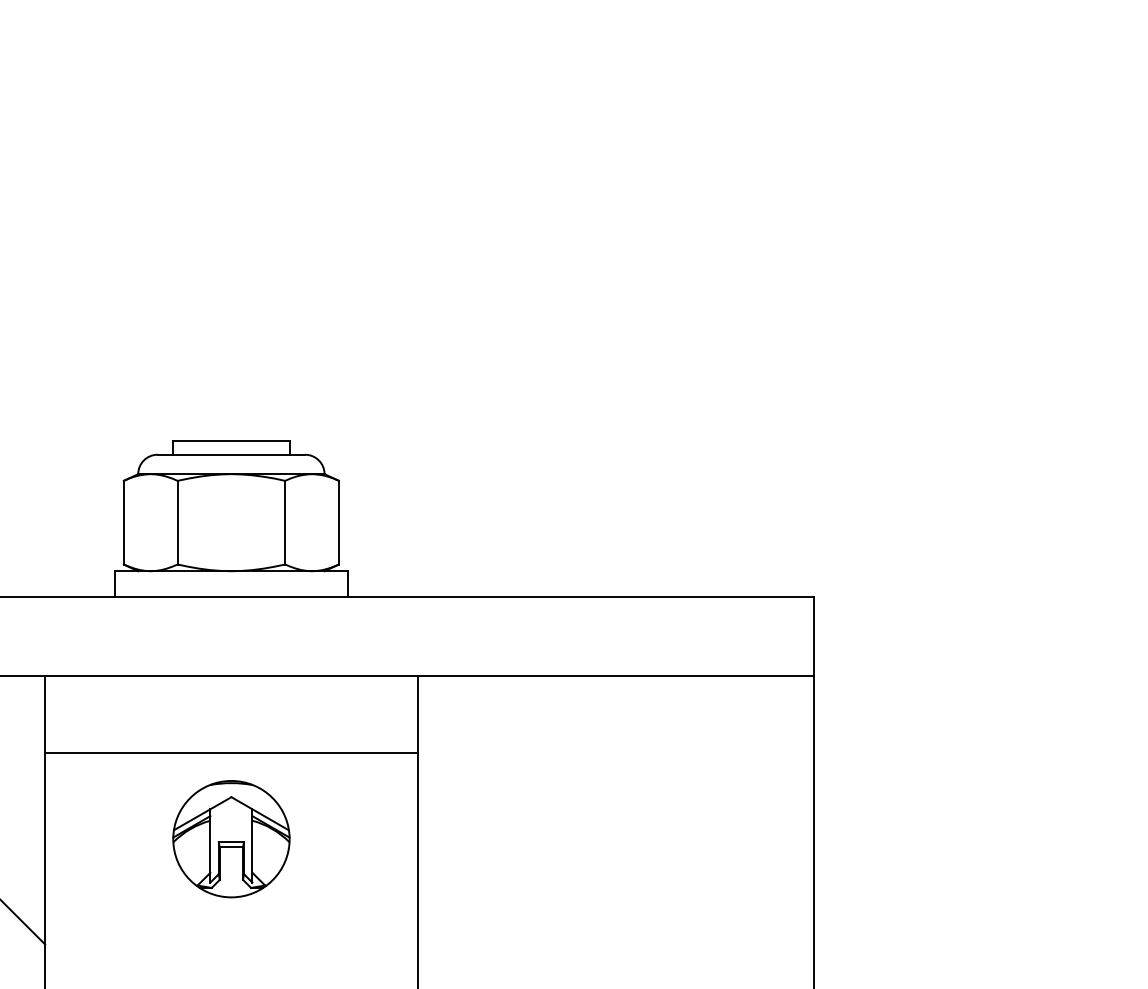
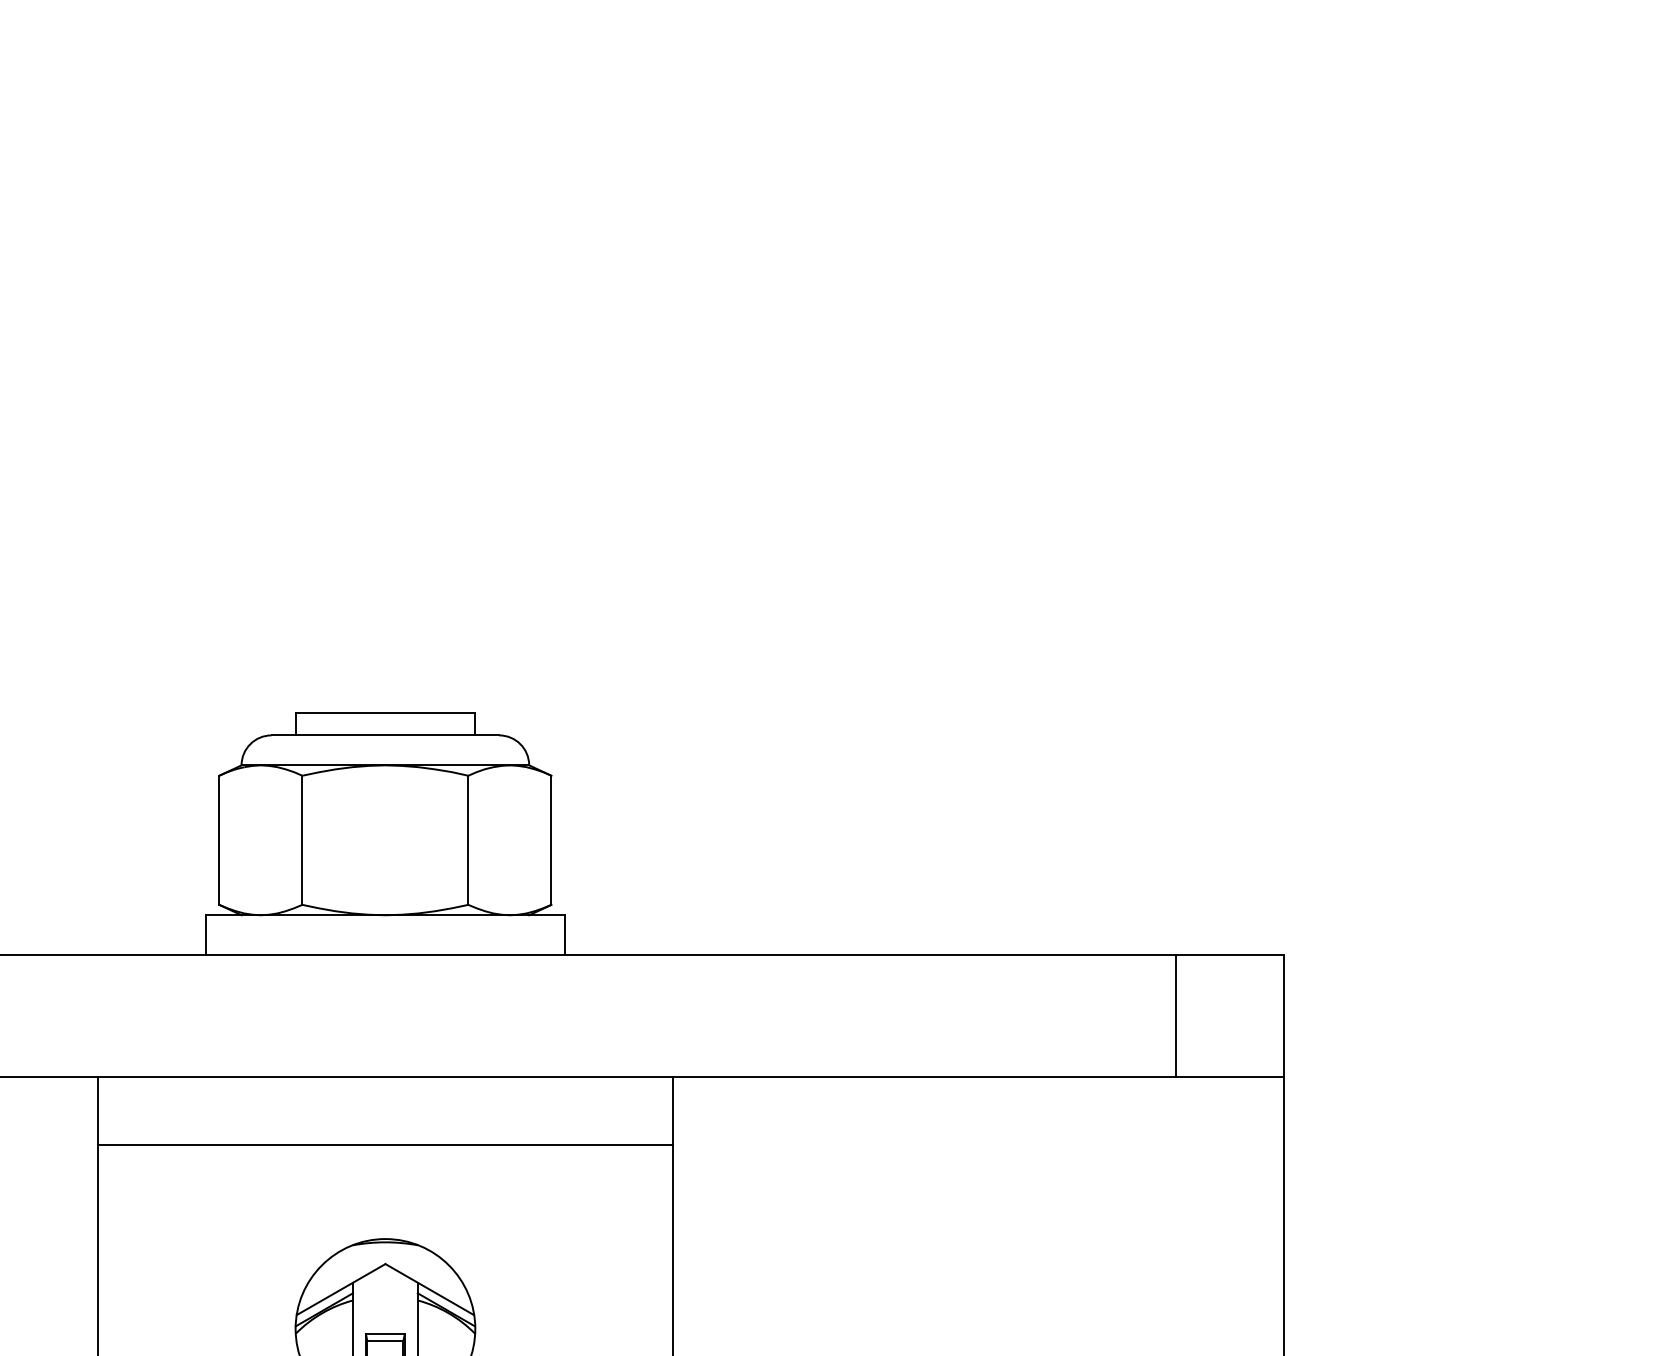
line: (743, 636) -> (1175, 1015), added
line: (231, 752) -> (385, 1144), moved

